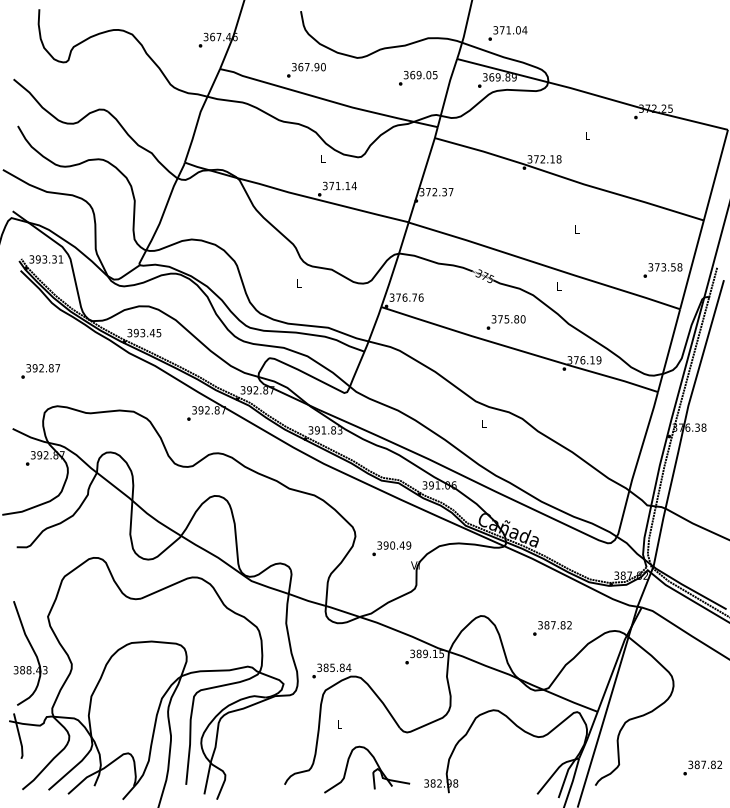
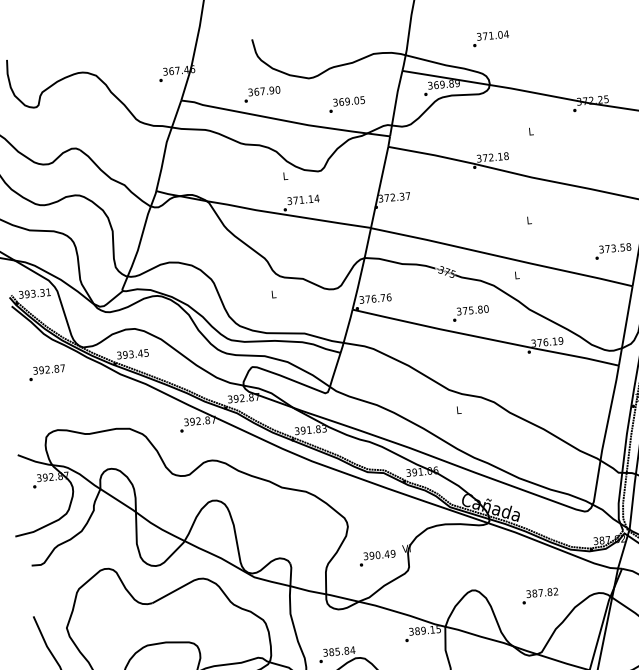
text: (507, 33) -> (490, 38), moved
text: (418, 78) -> (347, 104), moved
text: (40, 371) -> (46, 372), moved
text: (391, 548) -> (377, 558), moved

